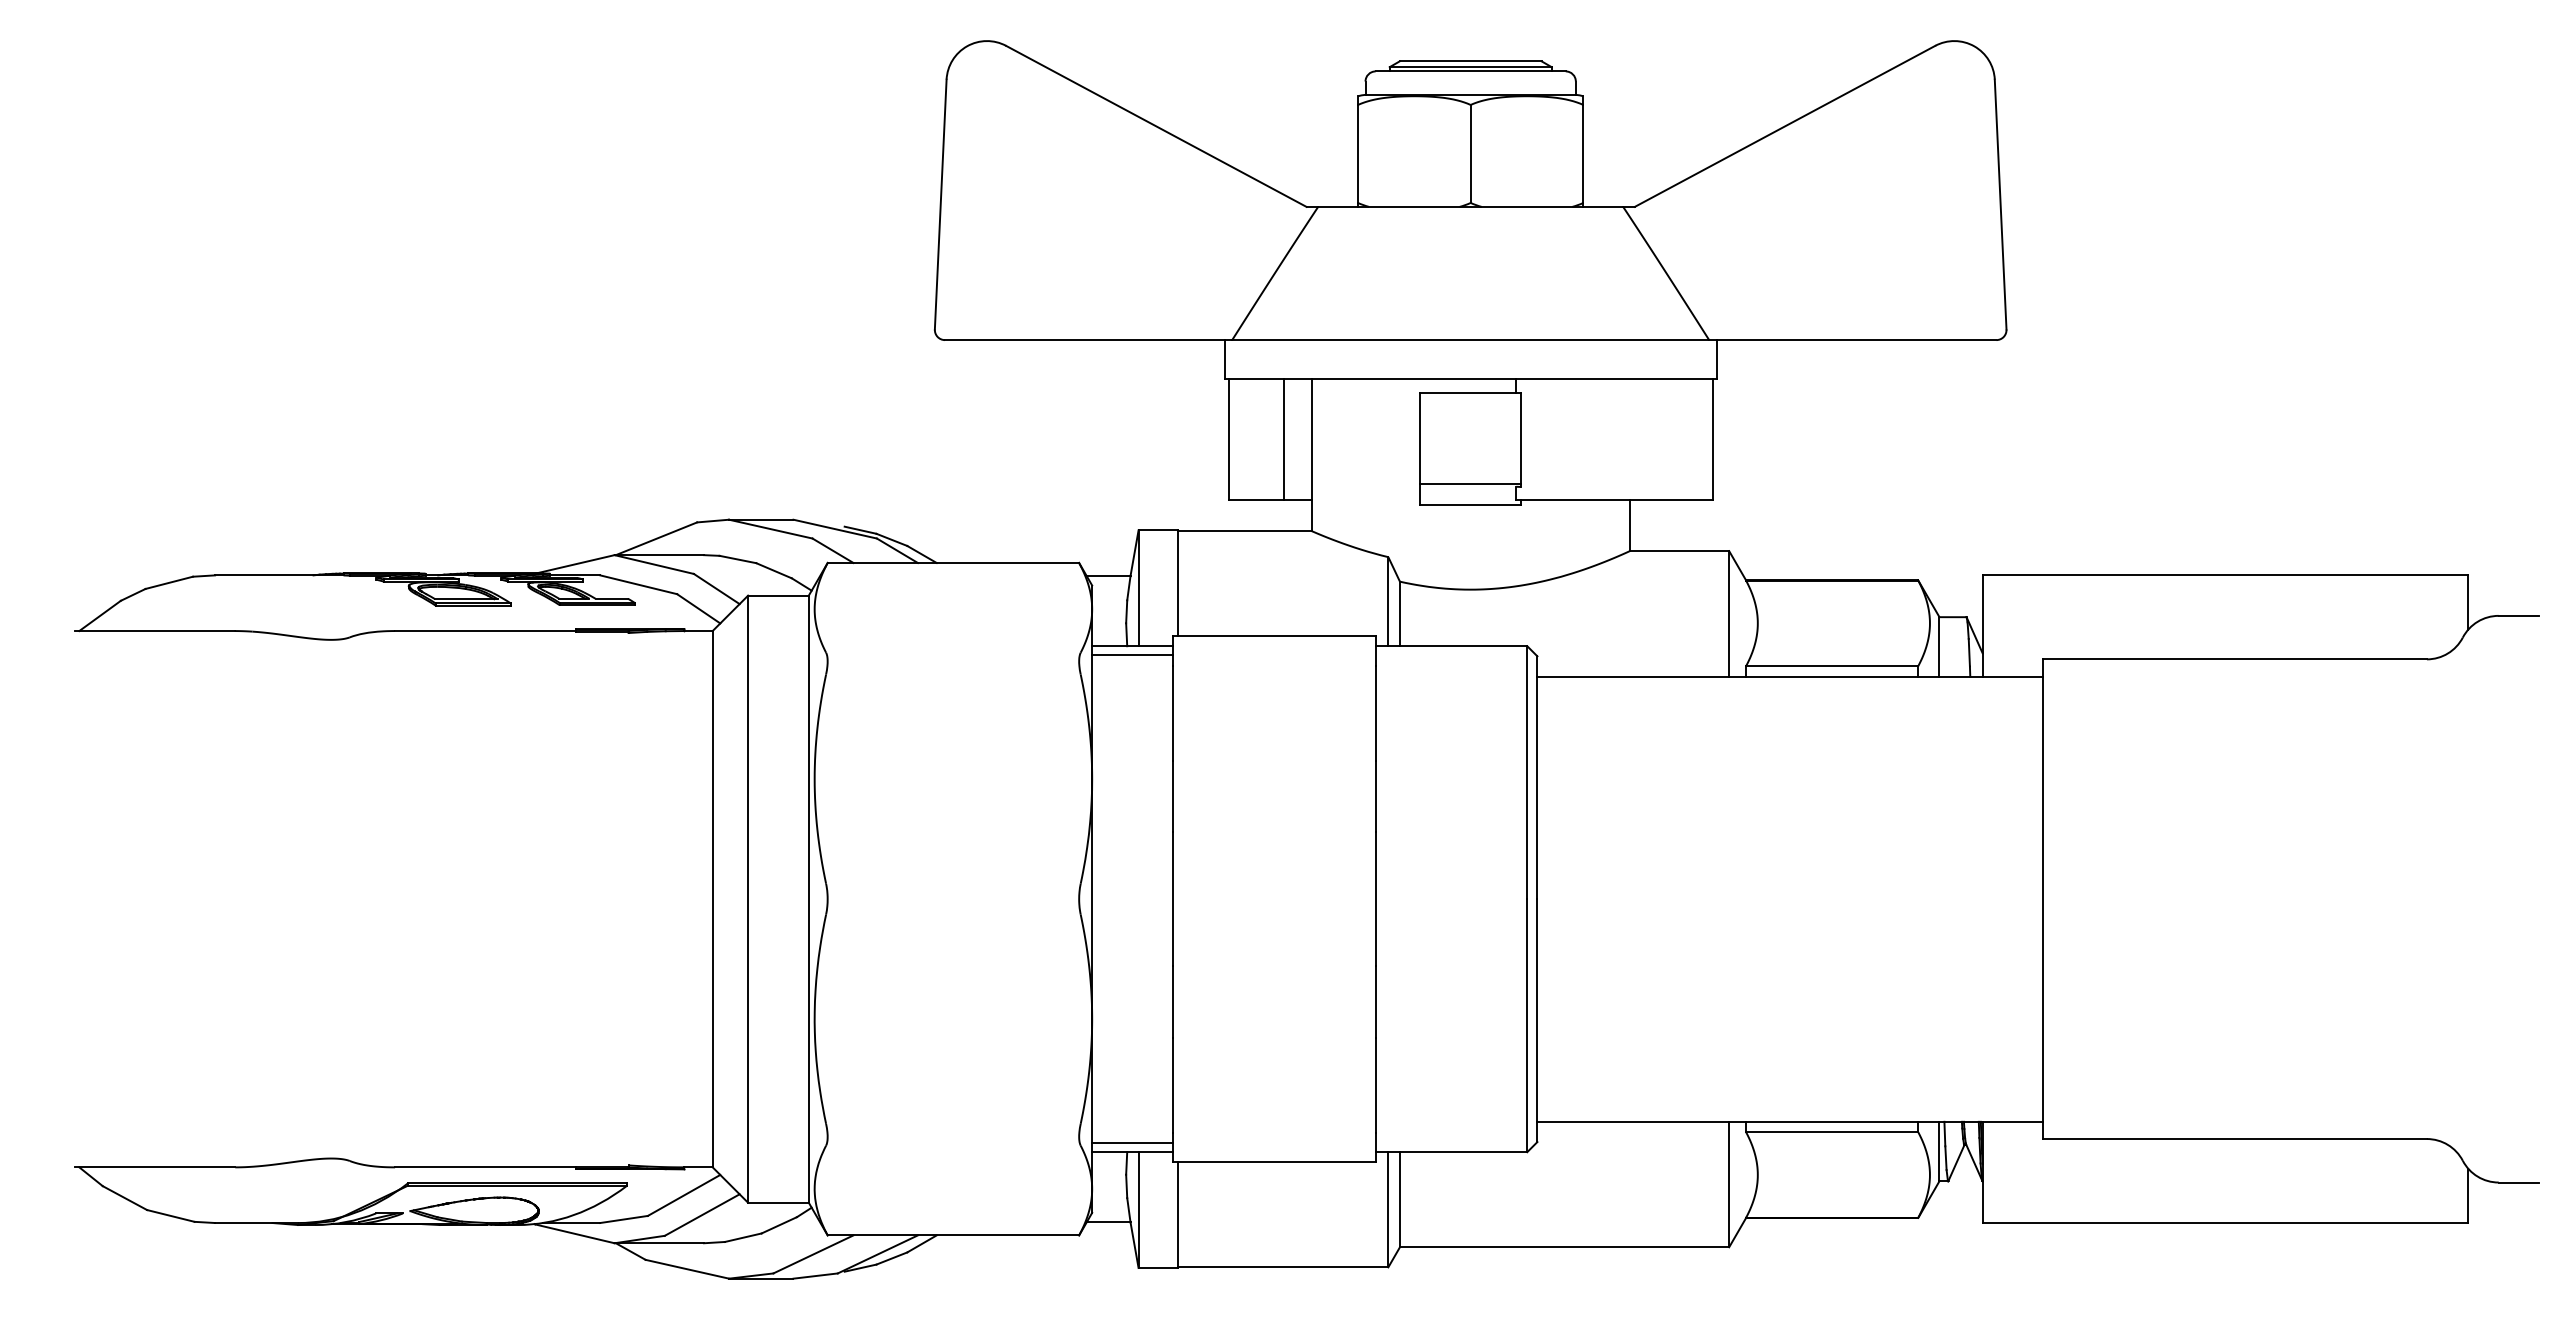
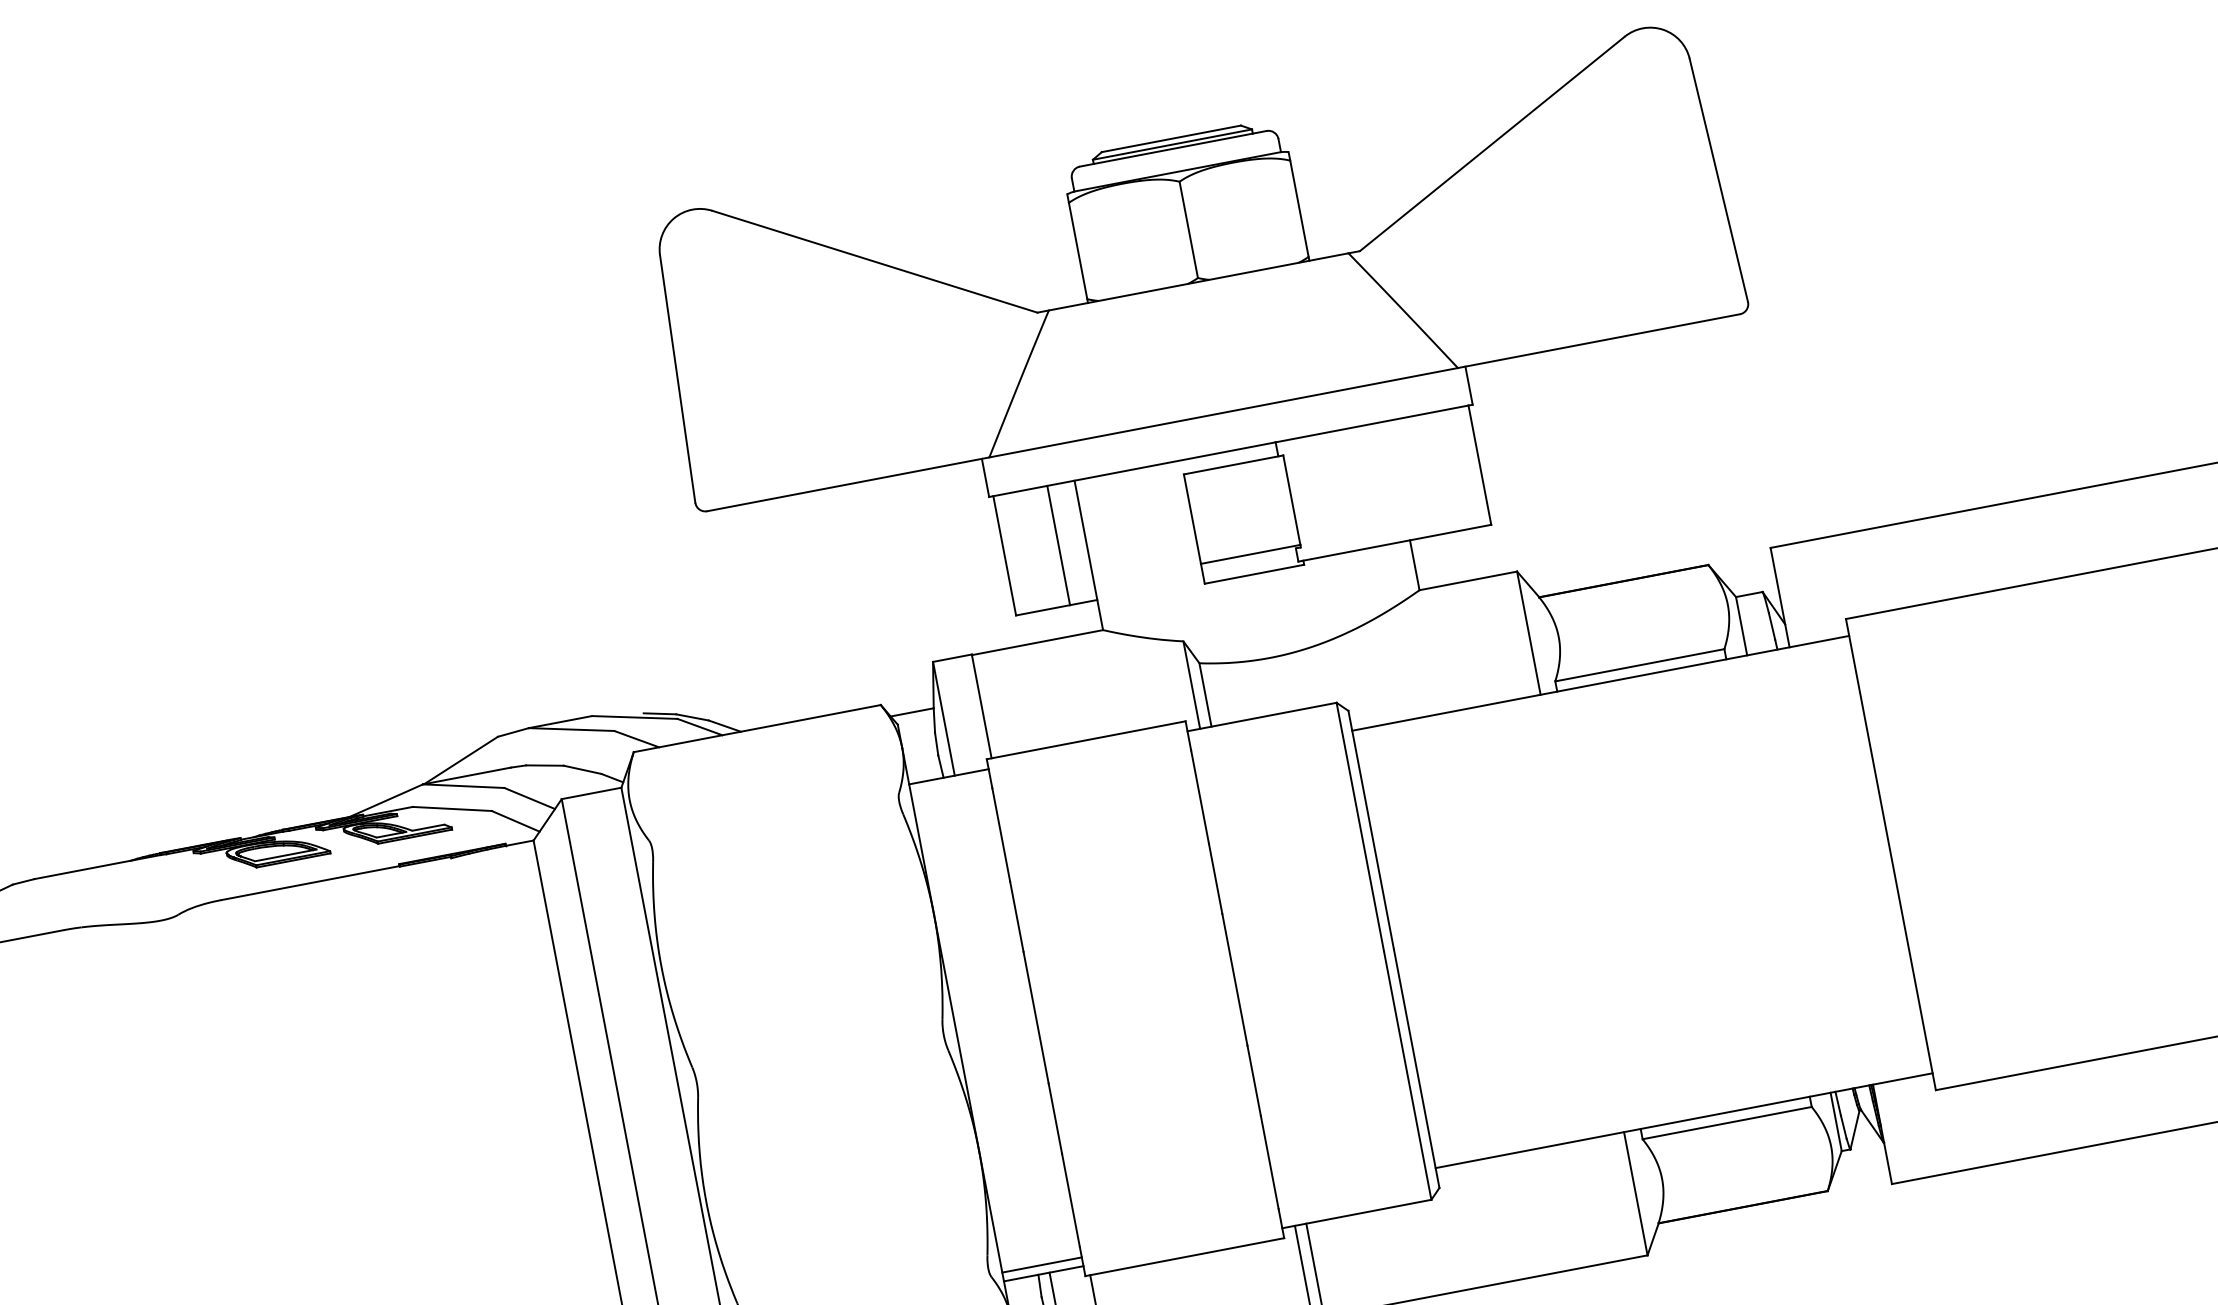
line: (1132, 655) -> (950, 785), removed

